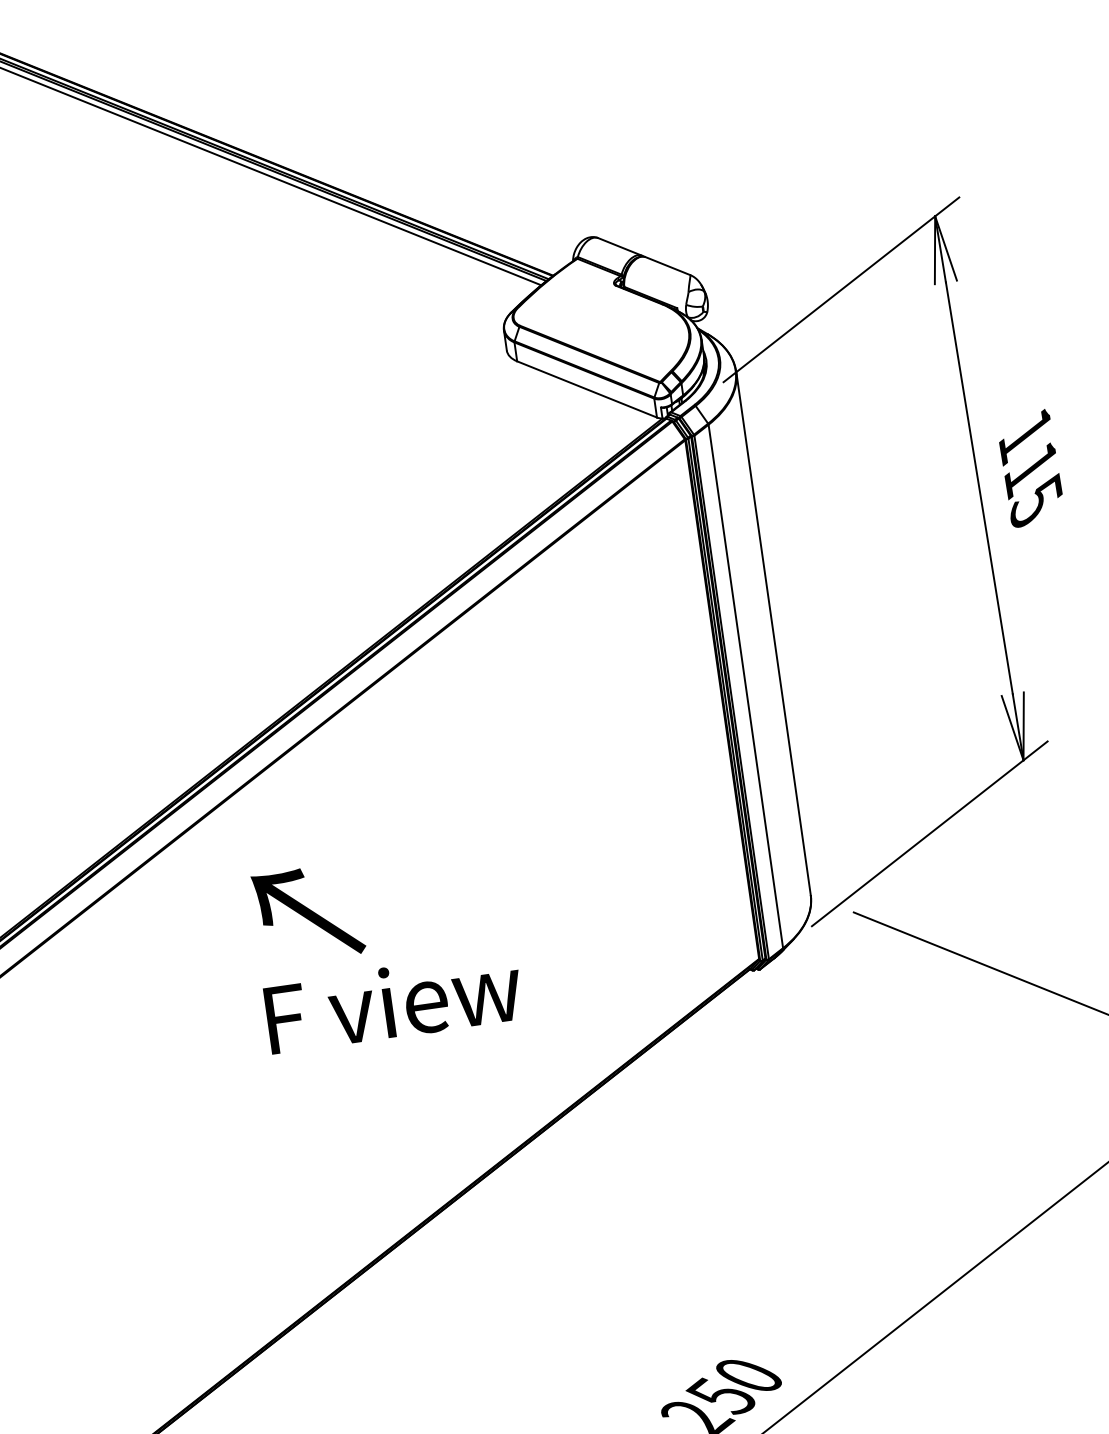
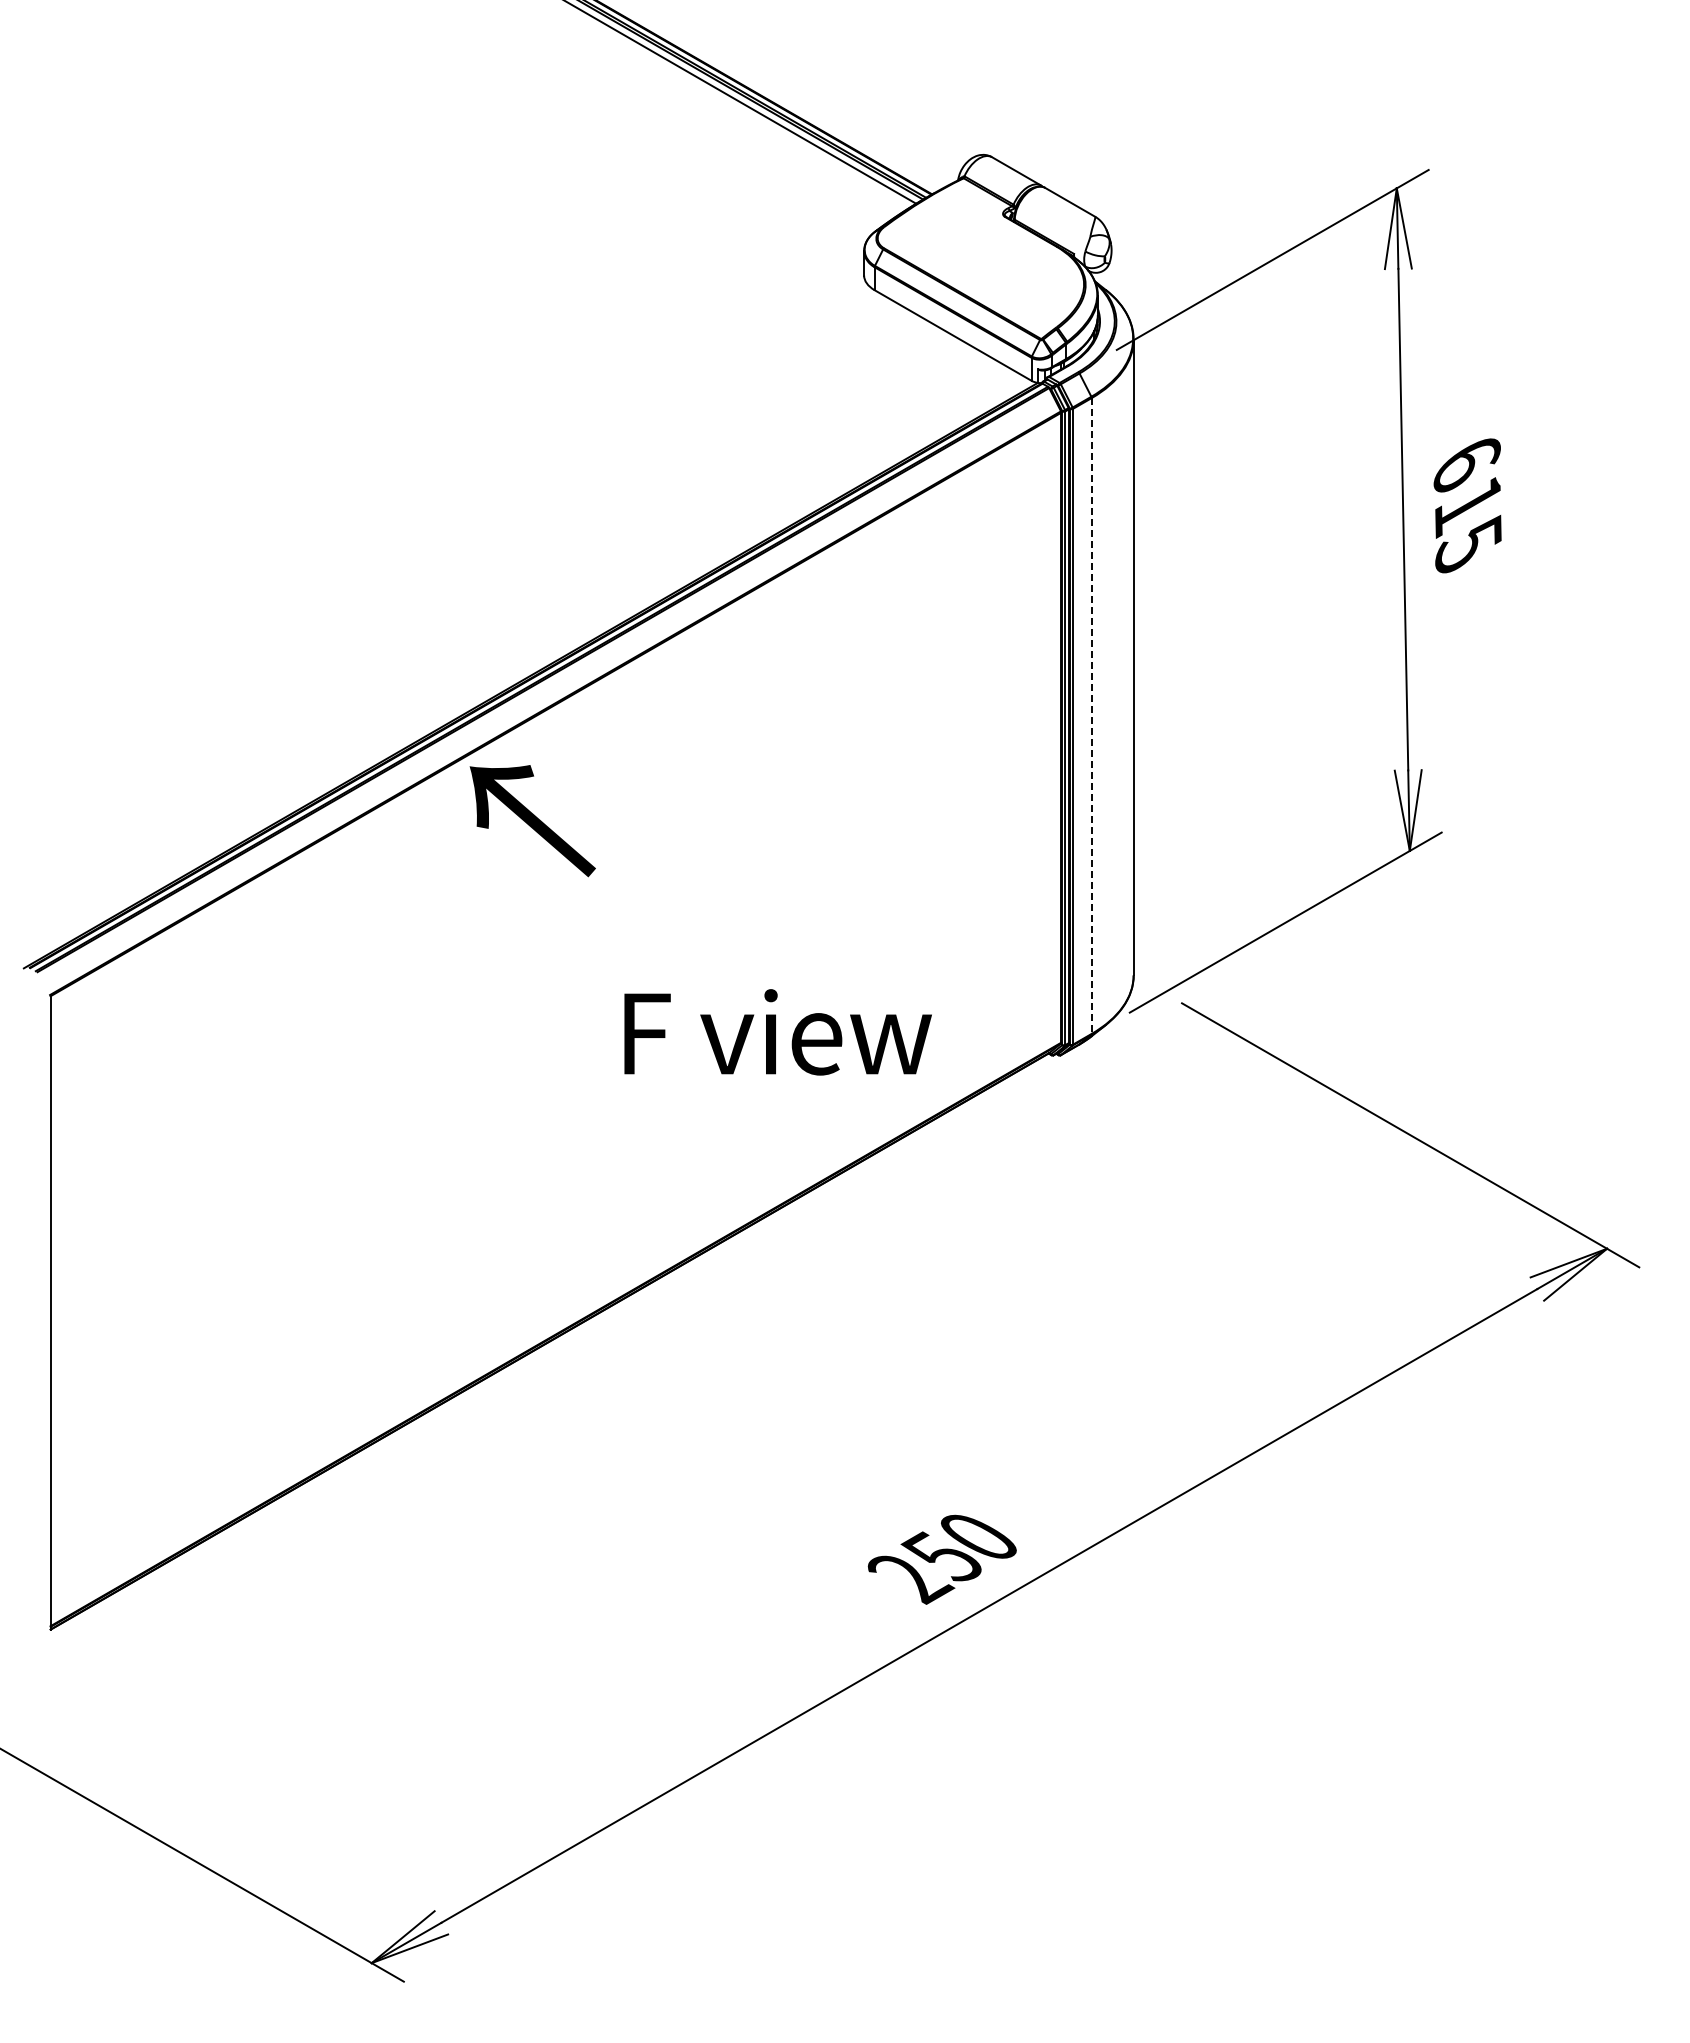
text: (1025, 437) -> (1466, 466), 115 -> 615
line: (745, 686) -> (1091, 715), solid -> dashed
text: (308, 914) -> (532, 821), moved
text: (393, 1002) -> (777, 1032), moved

